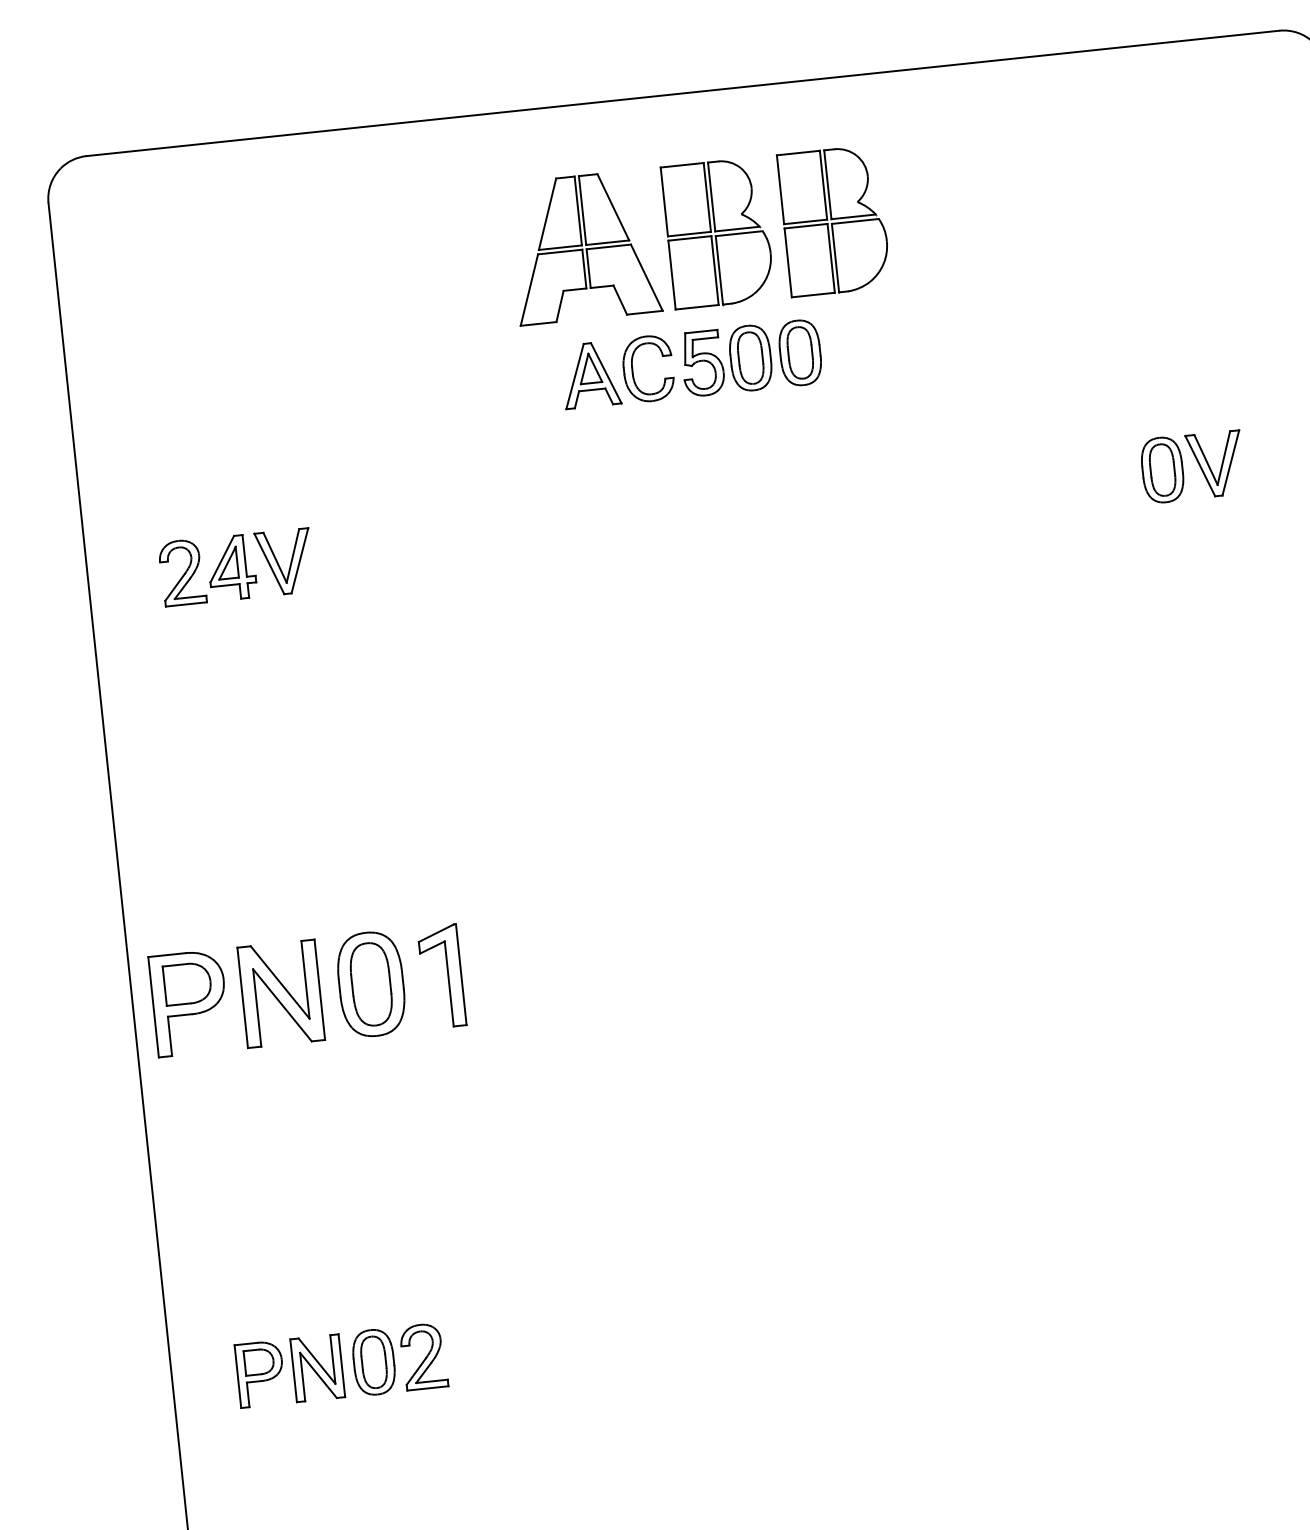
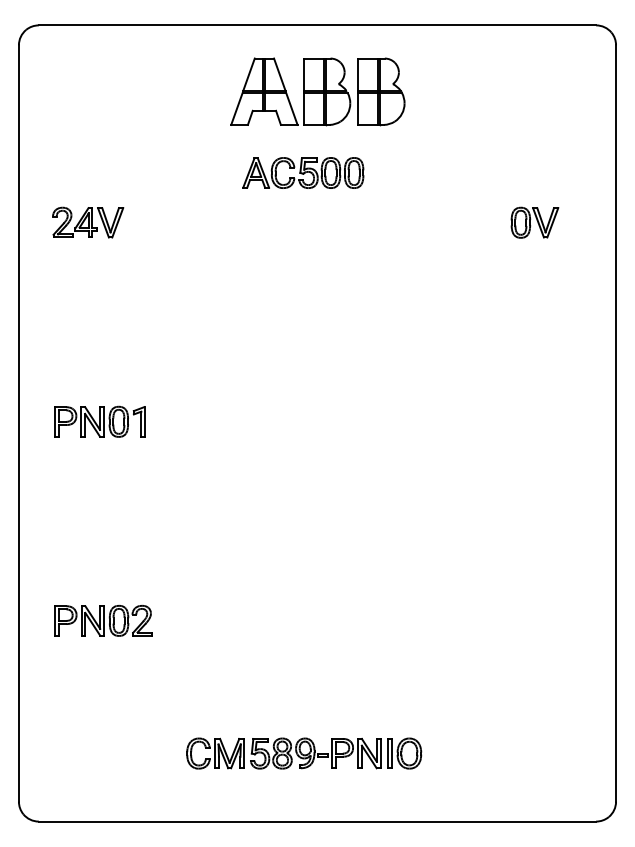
part: (691, 363) -> (303, 172), moved
part: (305, 990) -> (99, 421), size x0.62
part: (340, 1365) -> (103, 620), moved

